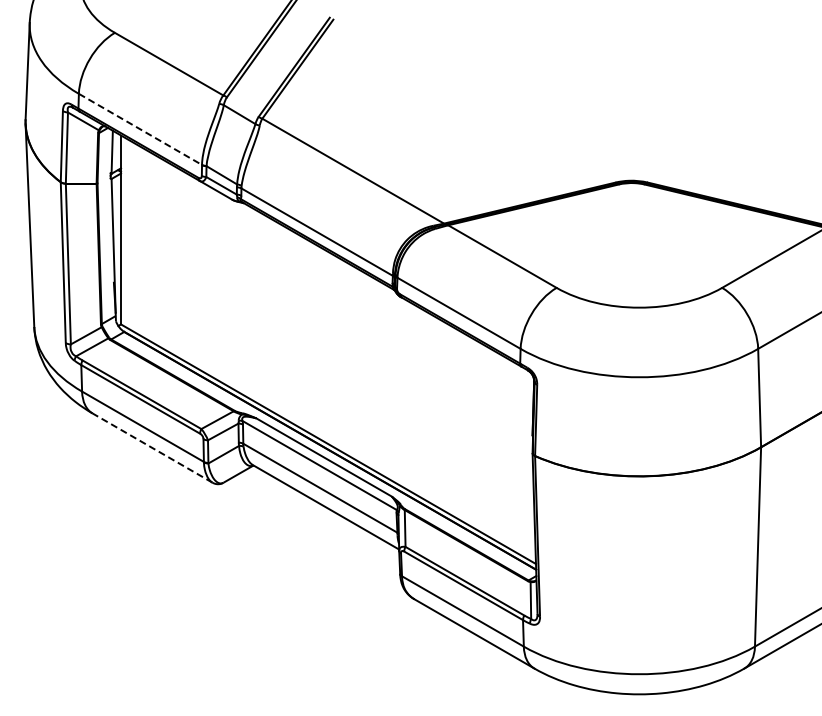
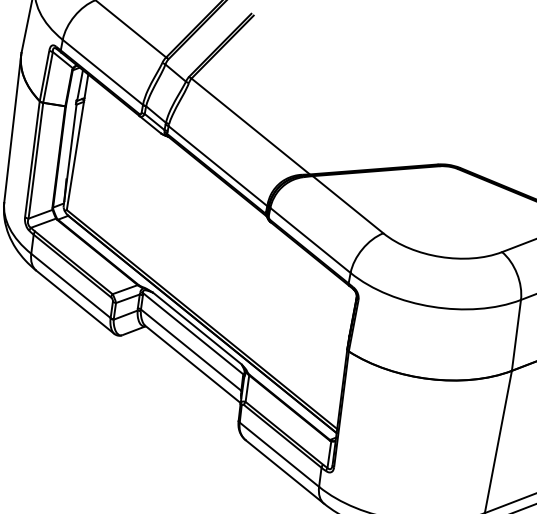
line: (140, 129) -> (102, 72), dashed -> solid
line: (152, 447) -> (75, 301), dashed -> solid

